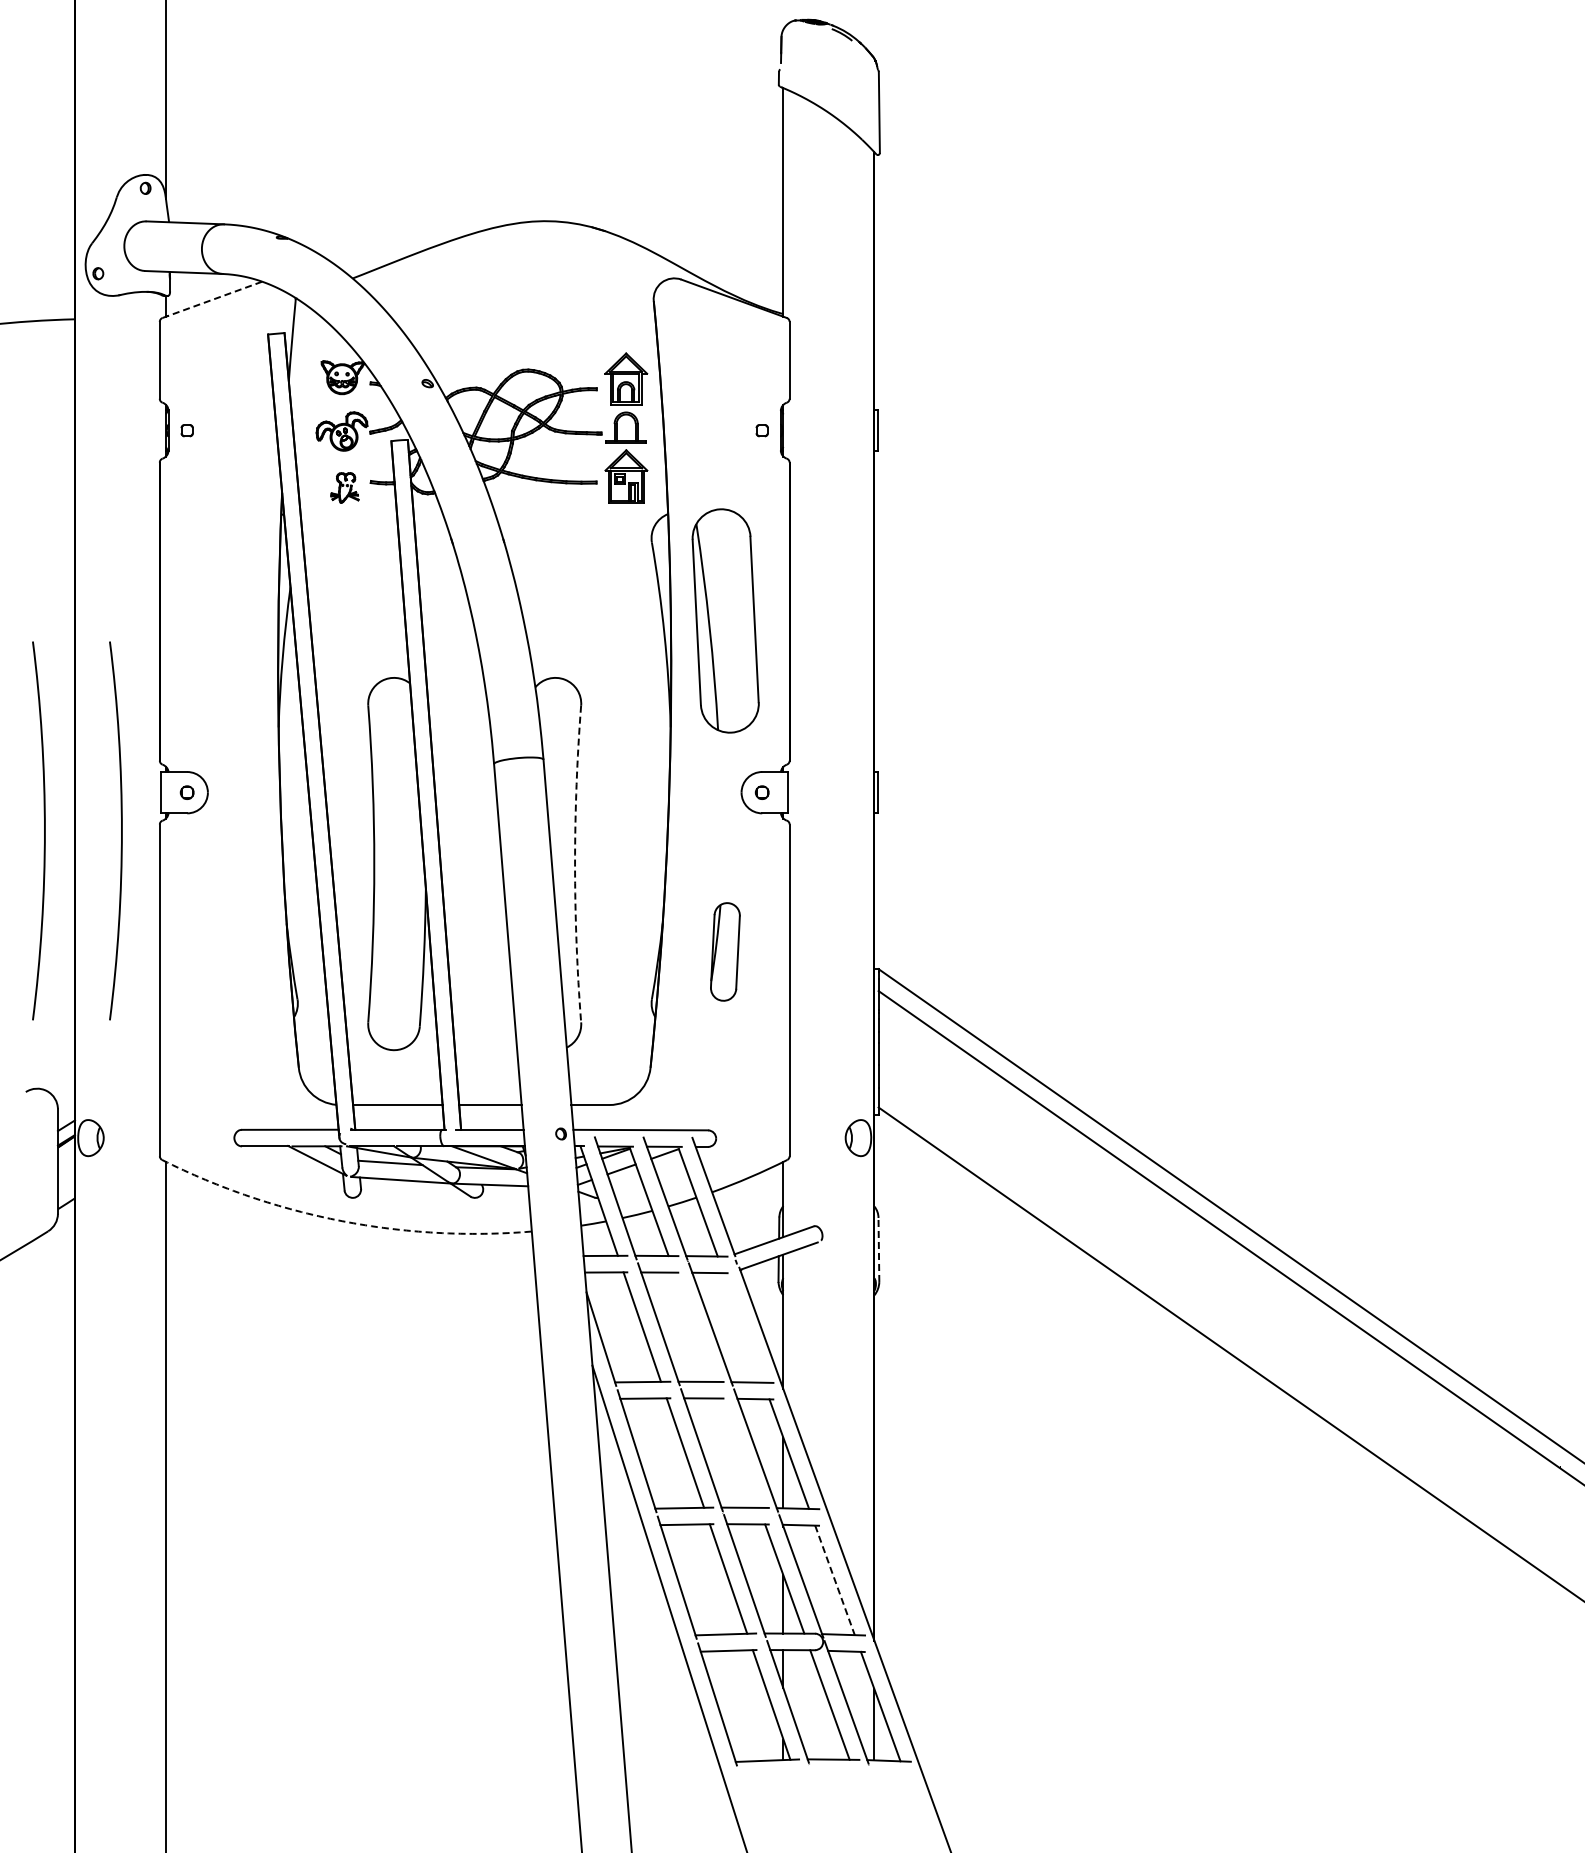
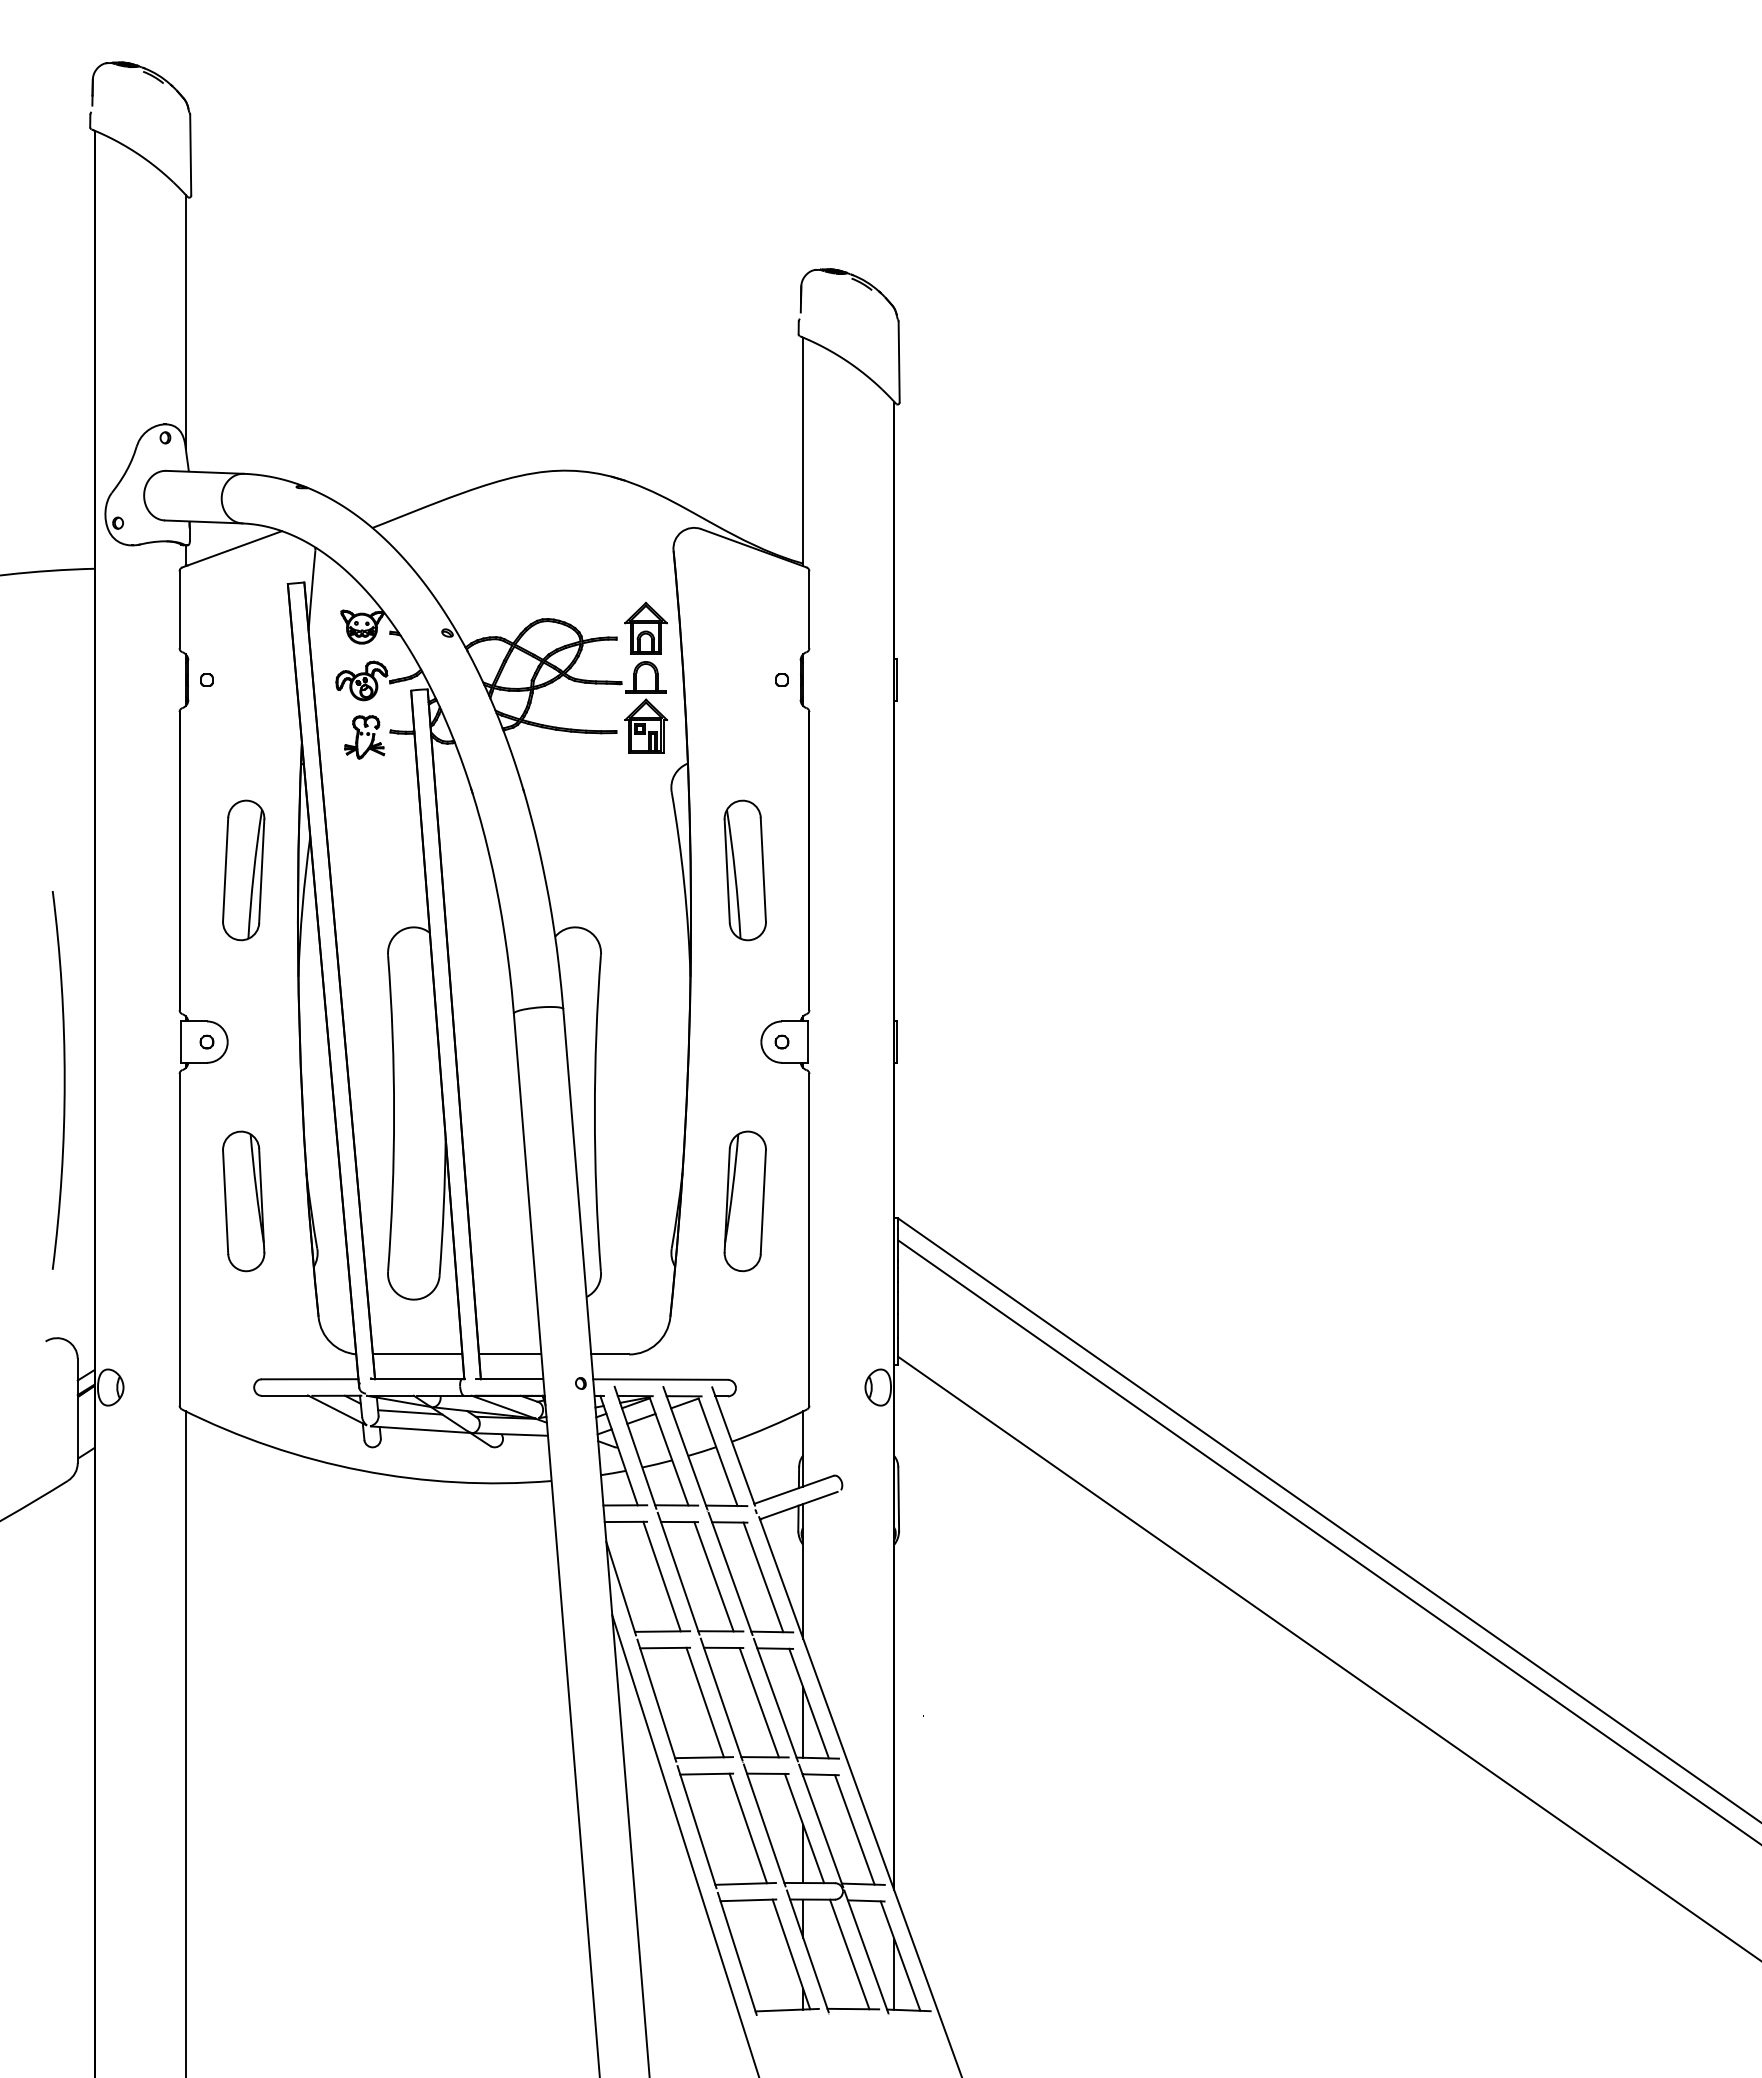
line: (212, 300) -> (232, 549), dashed -> solid
part: (344, 488) -> (364, 737), size x1.43
part: (223, 621) -> (243, 870), added
part: (724, 621) -> (744, 870), size x0.62
arc: (120, 831) -> (140, 1080), removed
arc: (574, 864) -> (594, 1113), dashed -> solid
part: (223, 952) -> (243, 1201), added
part: (724, 952) -> (744, 1201), size x1.43
arc: (341, 1221) -> (361, 1470), dashed -> solid
line: (878, 1249) -> (898, 1498), dashed -> solid
line: (693, 1327) -> (713, 1576), added
line: (743, 1328) -> (763, 1577), added
line: (738, 1453) -> (758, 1702), added
line: (834, 1581) -> (854, 1830), dashed -> solid

